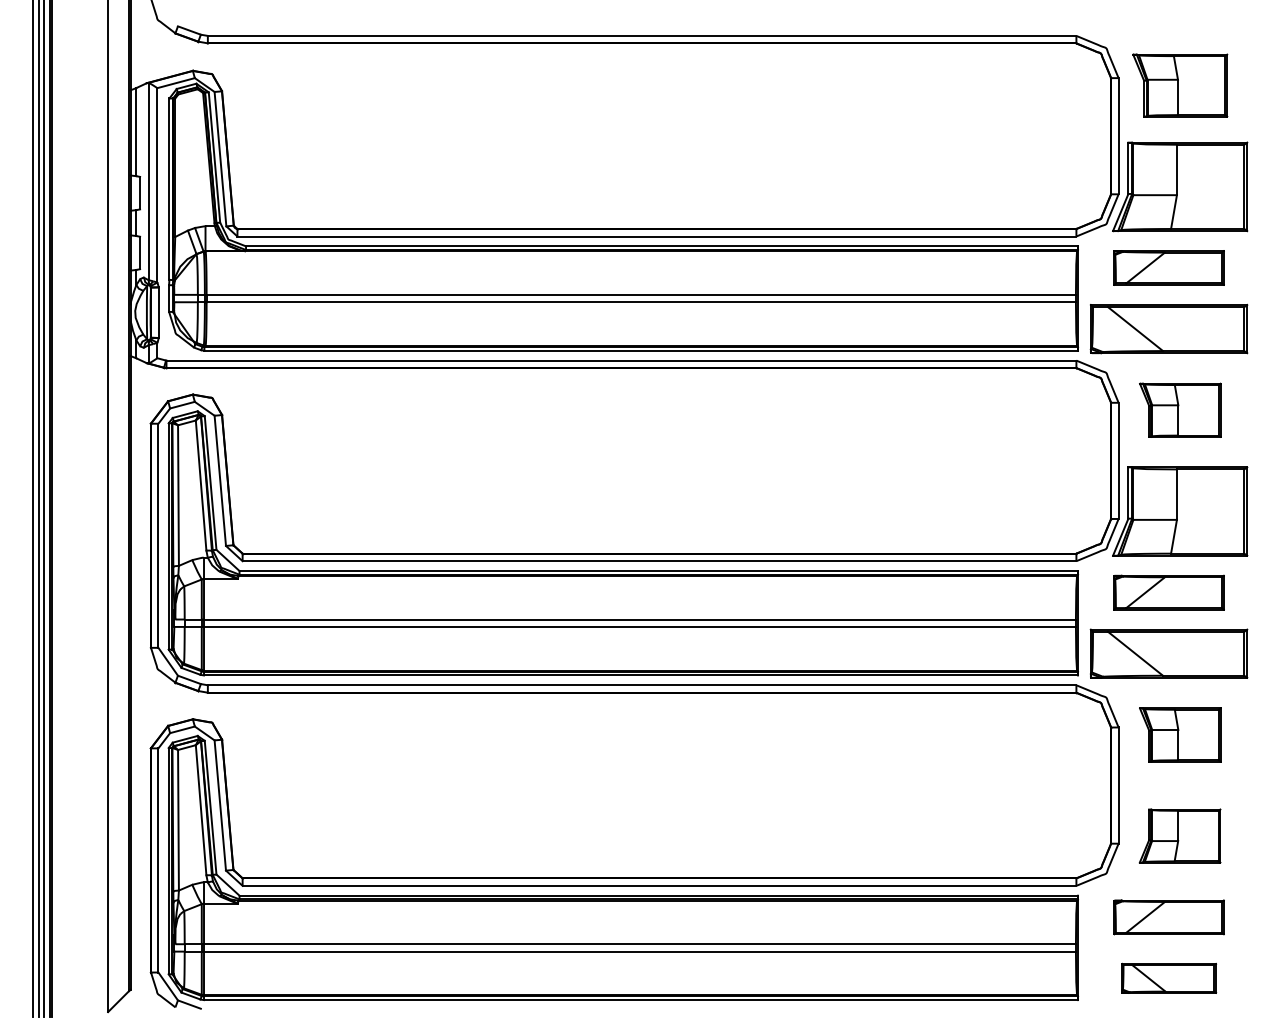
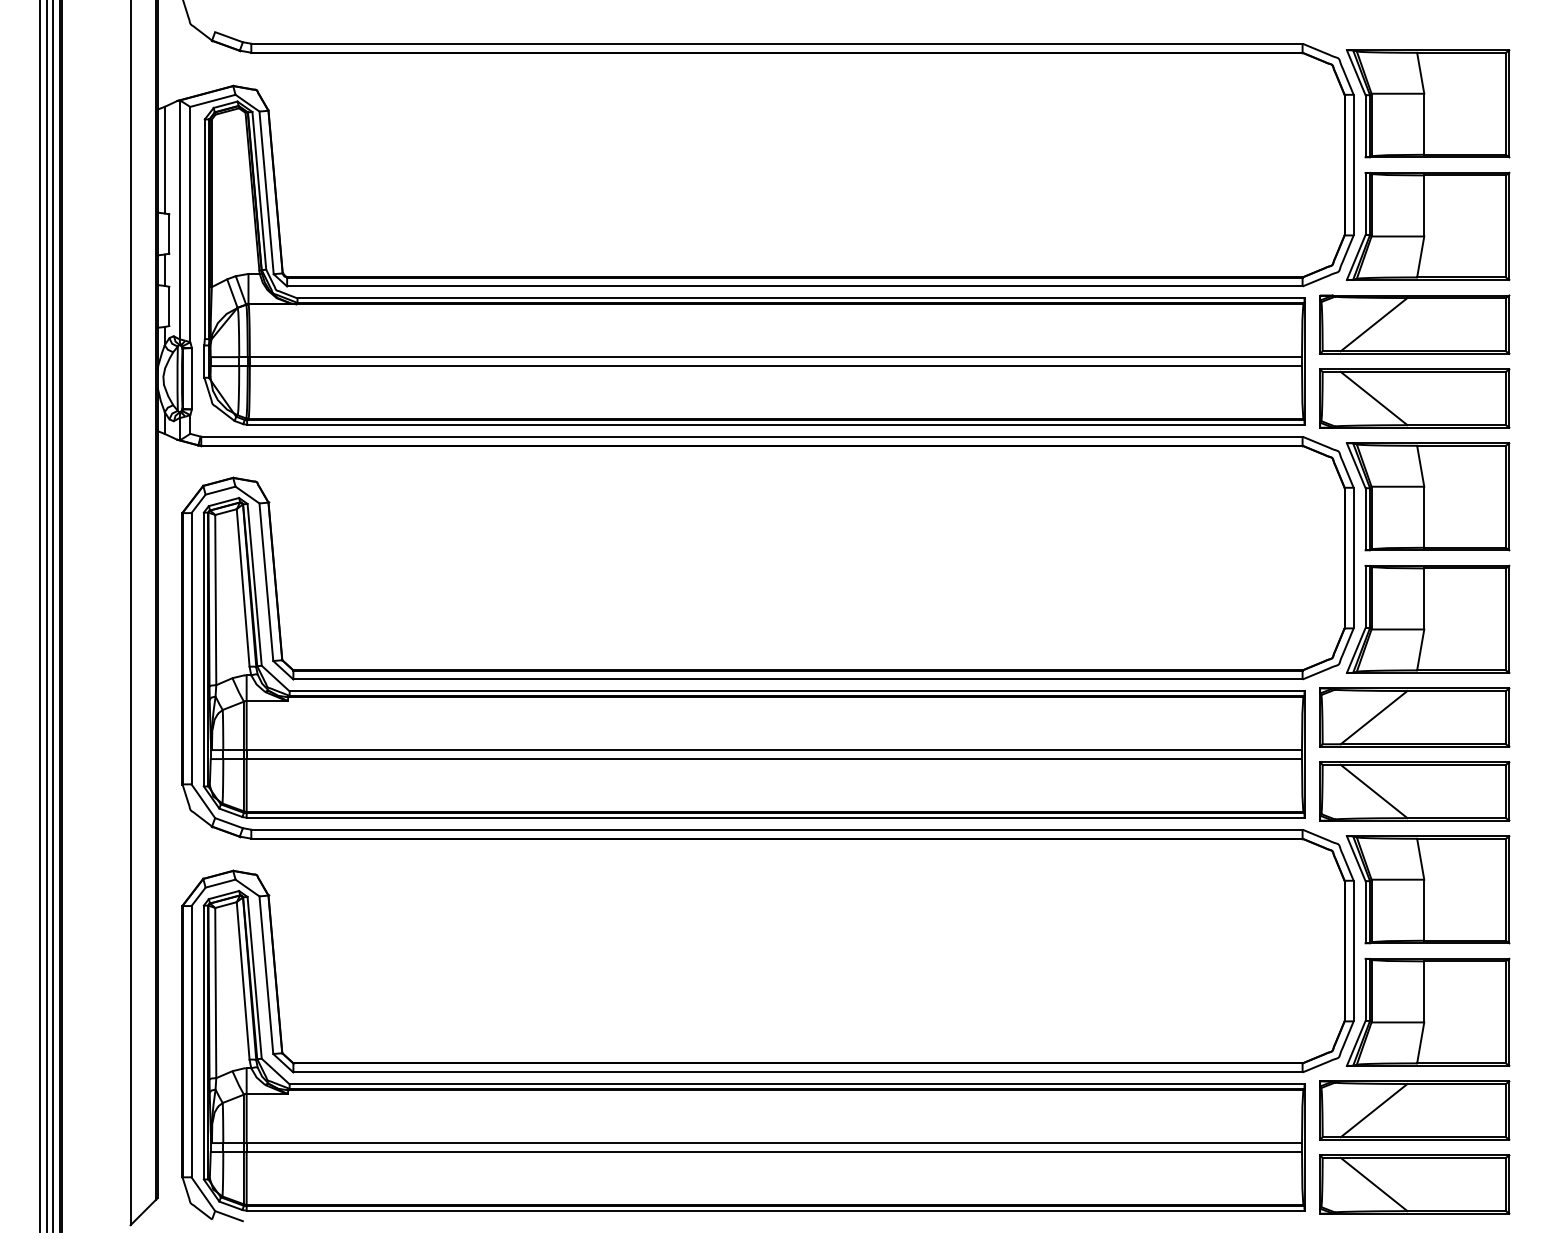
part: (1180, 85) -> (1428, 103), size x1.43
part: (1168, 267) -> (1414, 324), size x1.43
part: (1180, 410) -> (1428, 496), size x1.67
part: (1168, 592) -> (1414, 717), size x1.43
part: (1180, 734) -> (1428, 889), size x1.67
part: (1179, 835) -> (1427, 1011), size x1.67
part: (1168, 917) -> (1414, 1110), size x1.43
part: (1168, 978) -> (1414, 1184), size x1.67

